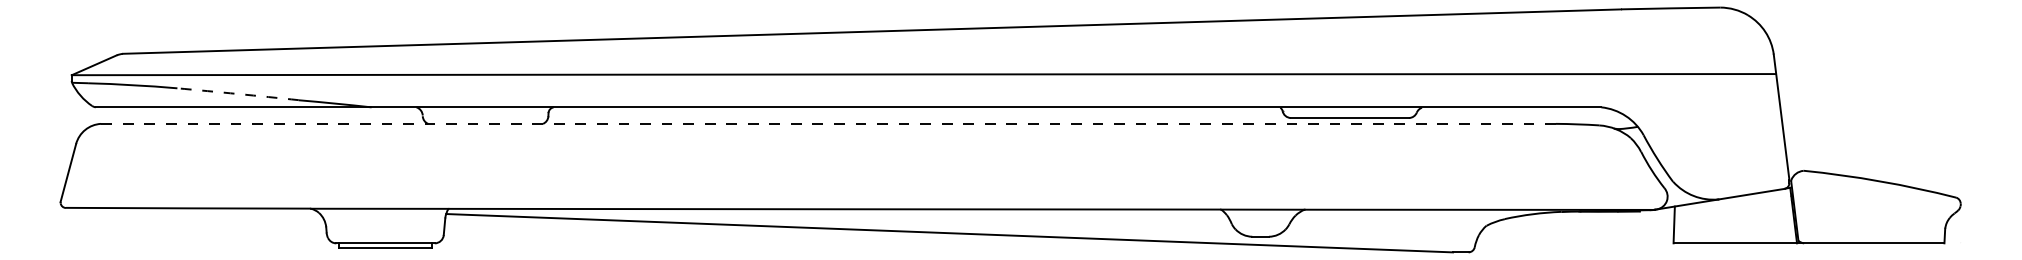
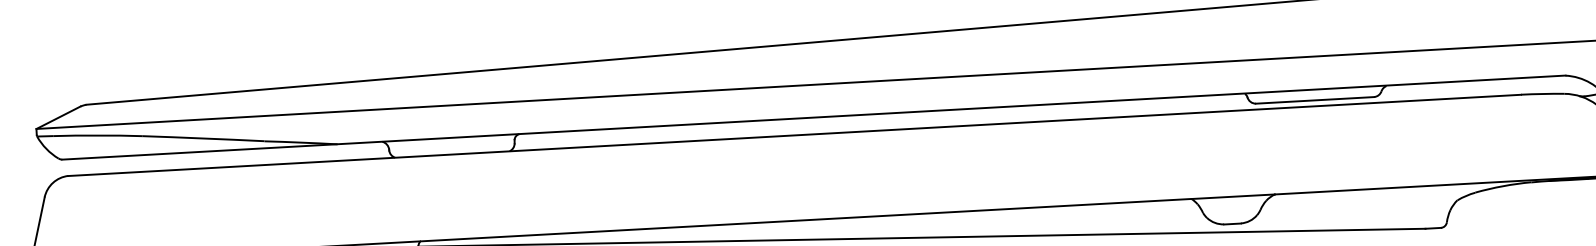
arc: (238, 94) -> (204, 138), dashed -> solid
line: (827, 123) -> (793, 135), dashed -> solid

